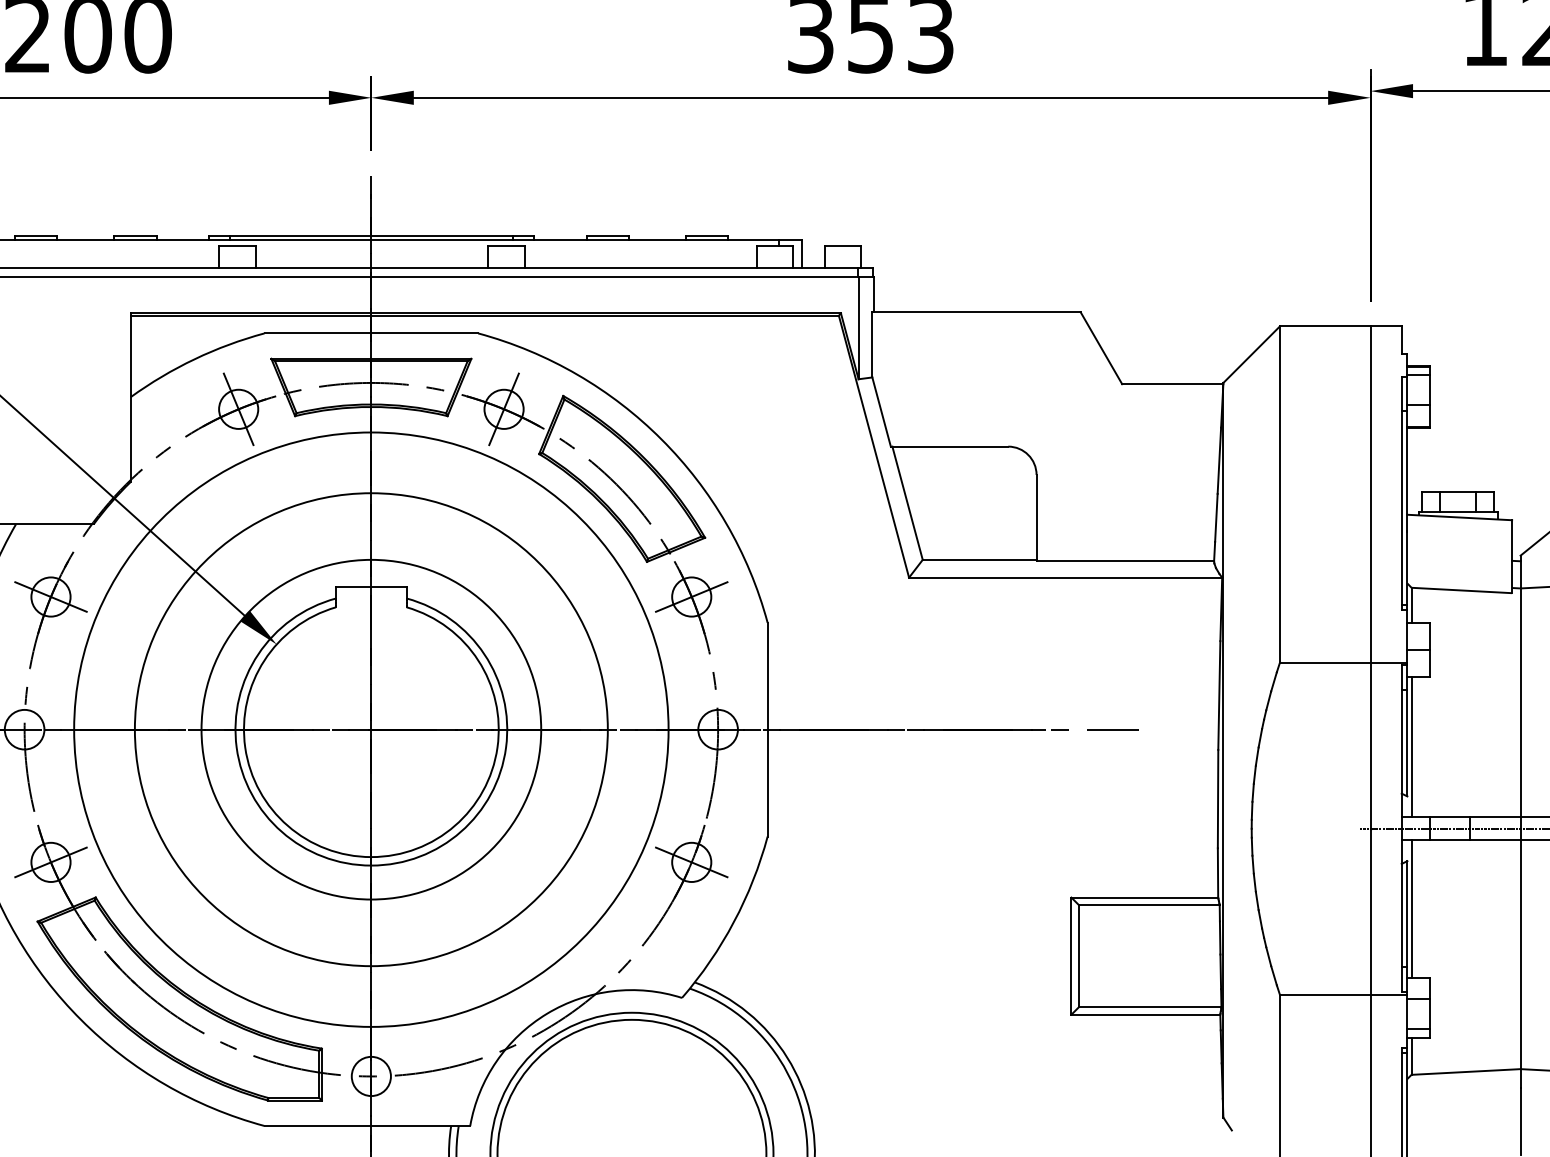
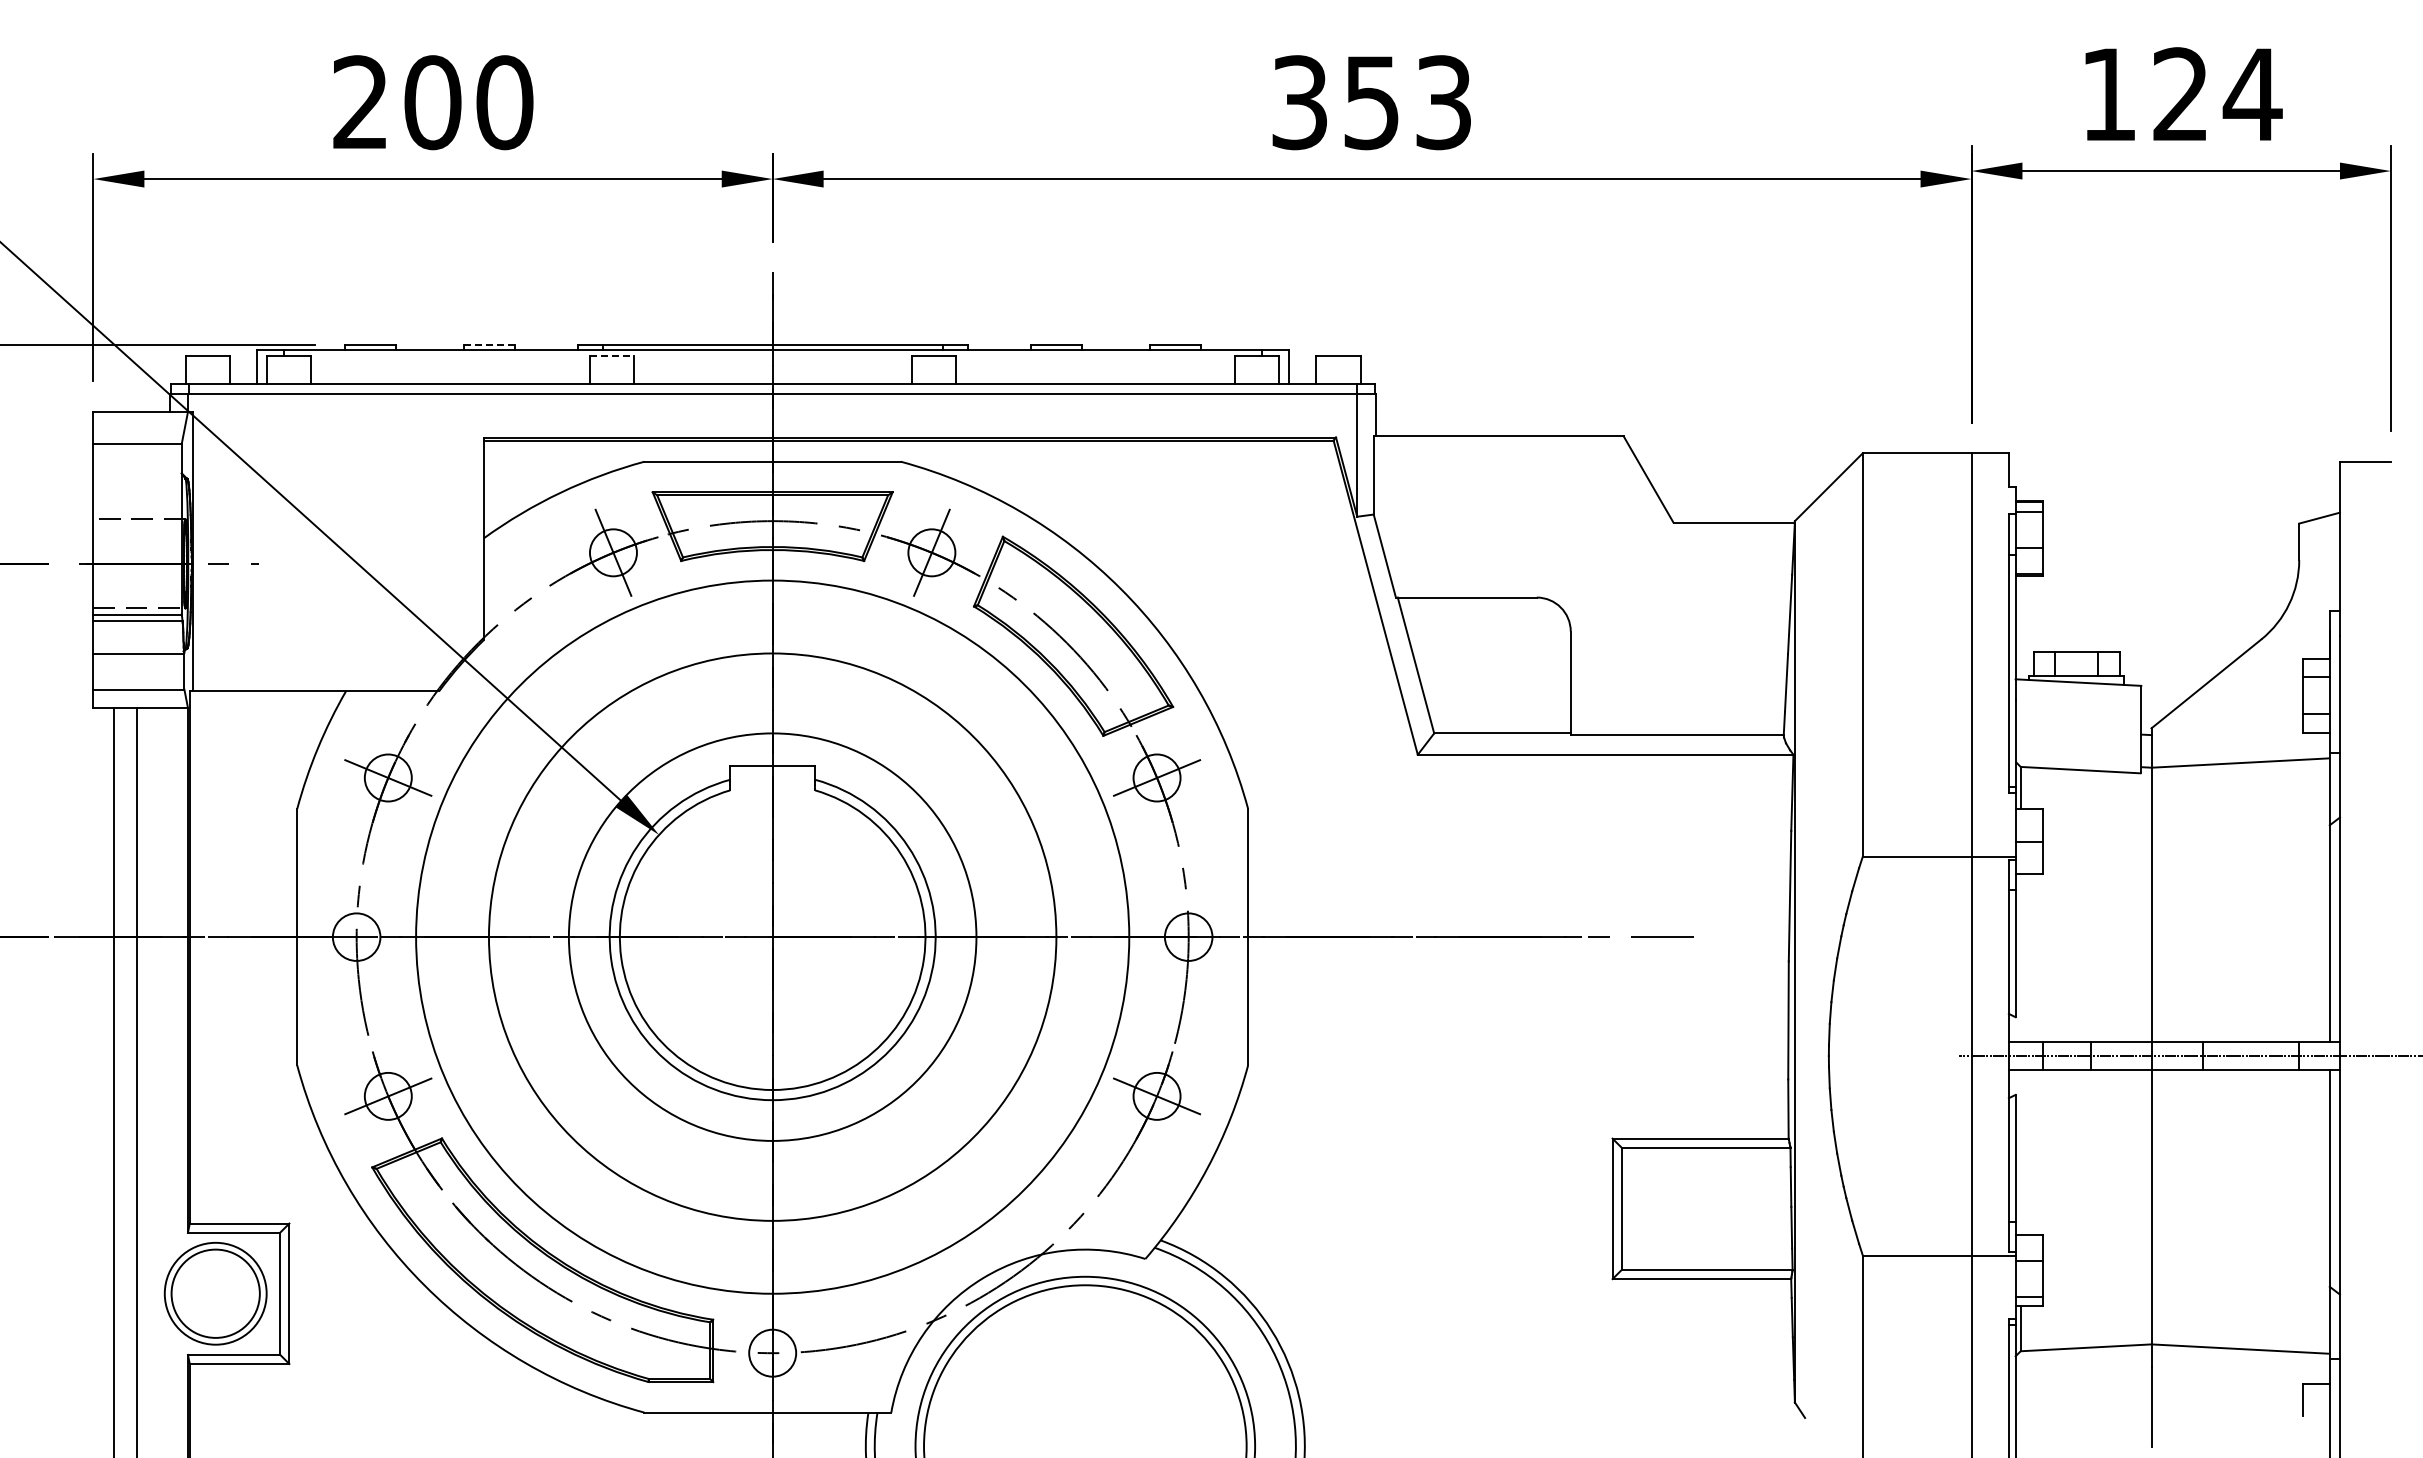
line: (135, 235) -> (489, 344), solid -> dashed
line: (237, 245) -> (612, 356), solid -> dashed
line: (1411, 746) -> (2020, 957), removed
line: (1411, 908) -> (2020, 1151), removed

